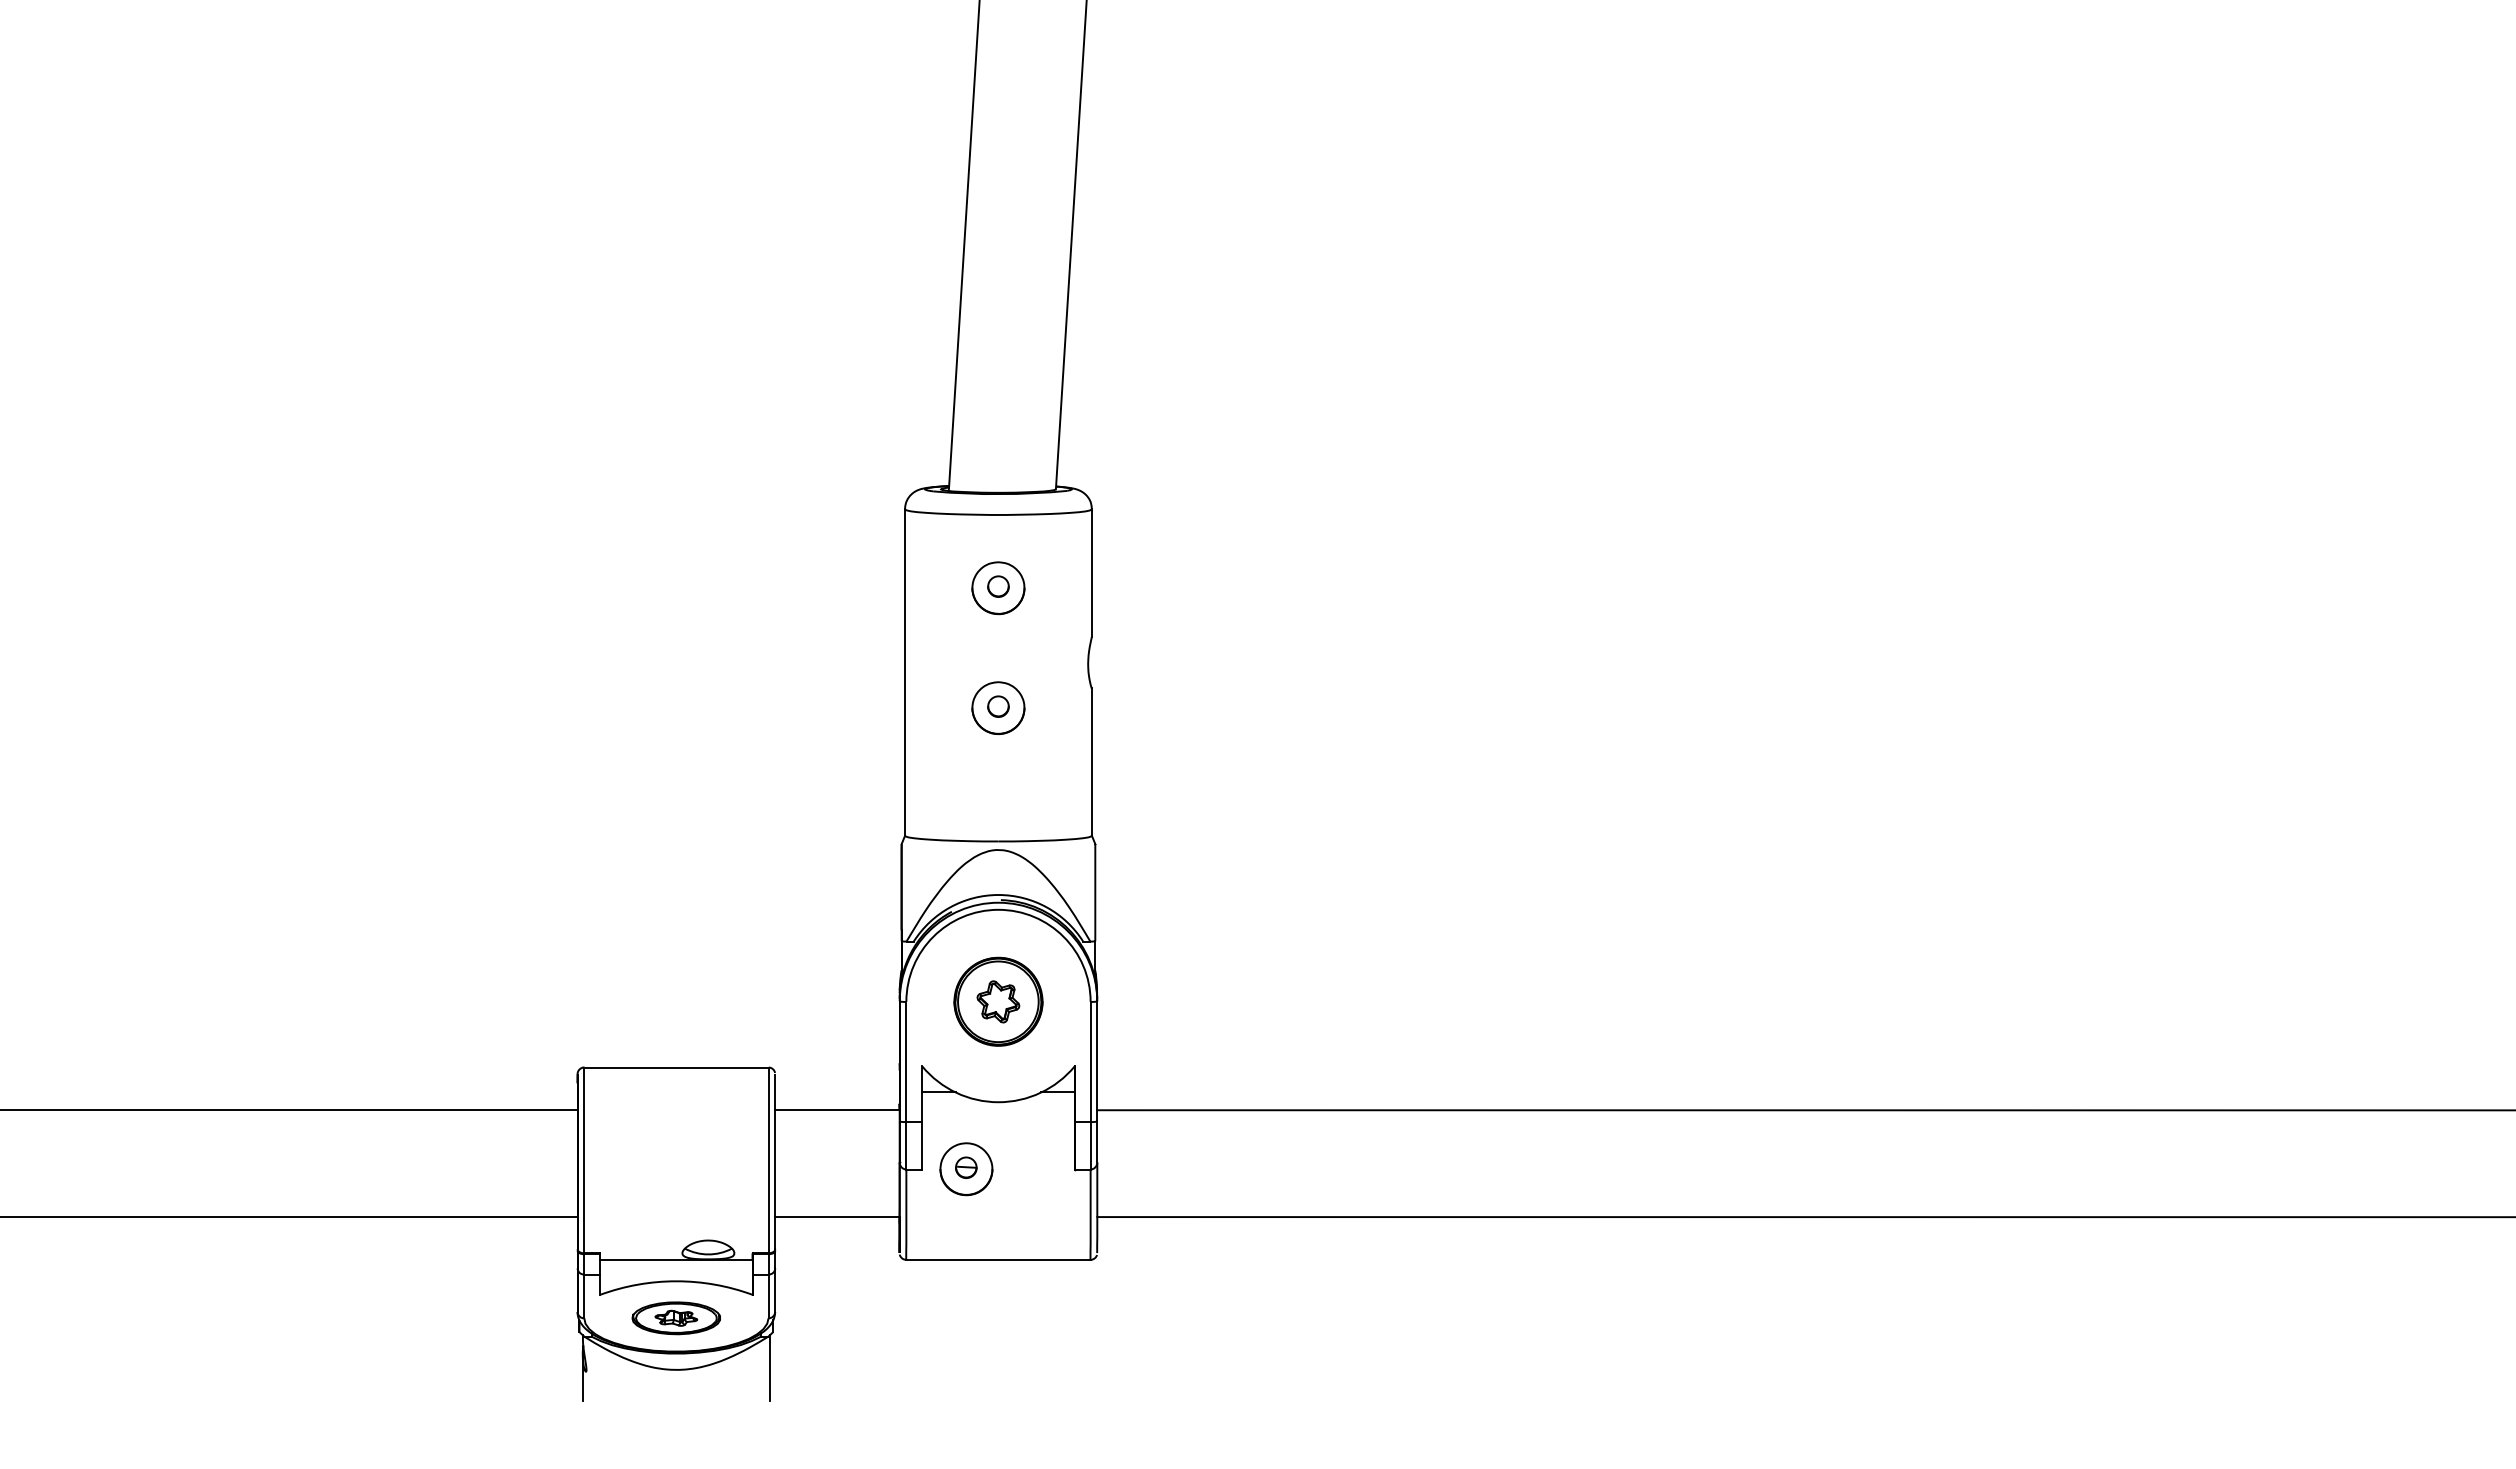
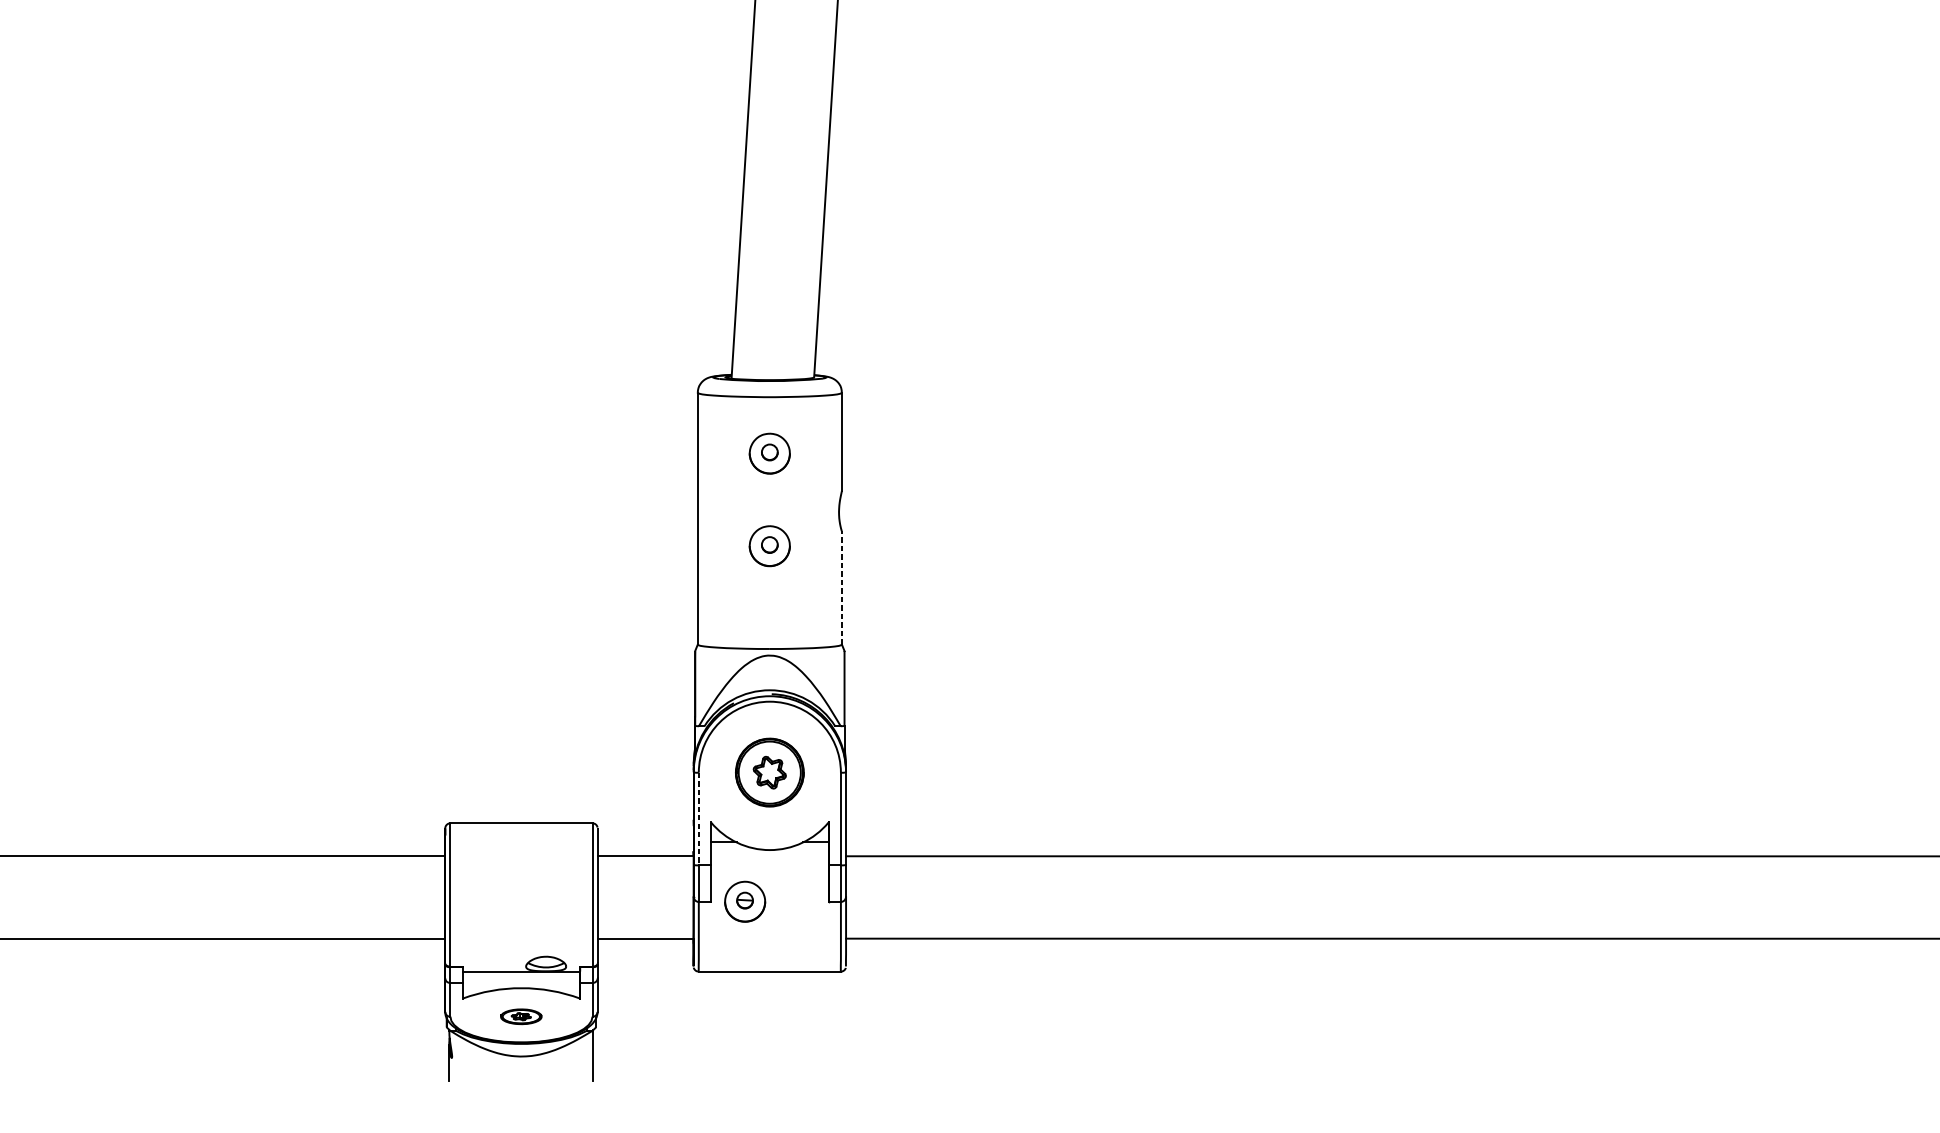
line: (1091, 762) -> (841, 588), solid -> dashed
line: (906, 1062) -> (698, 819), solid -> dashed
part: (675, 1318) -> (520, 1016), size x0.6

